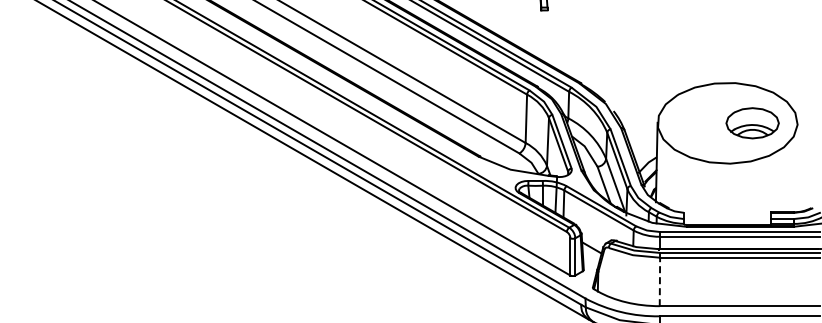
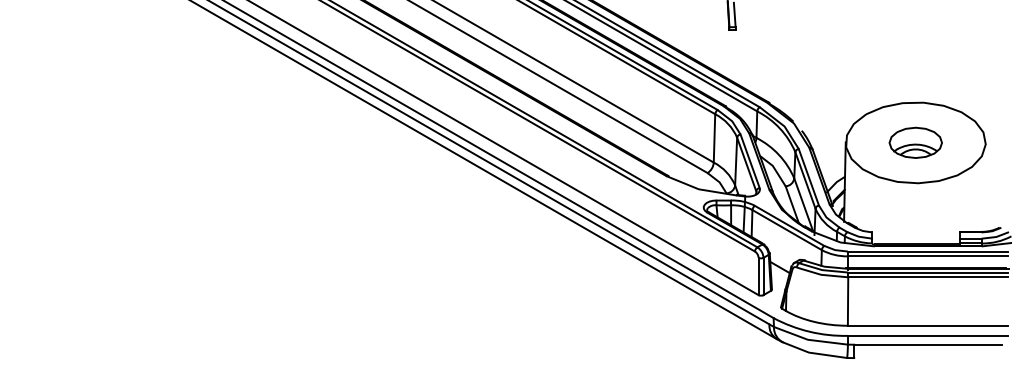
part: (752, 122) -> (915, 142), moved
line: (660, 281) -> (848, 301), dashed -> solid

